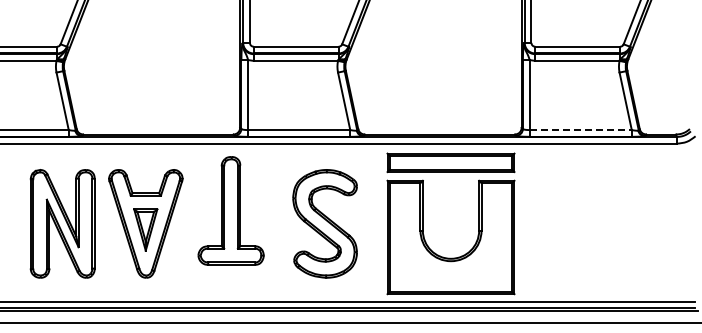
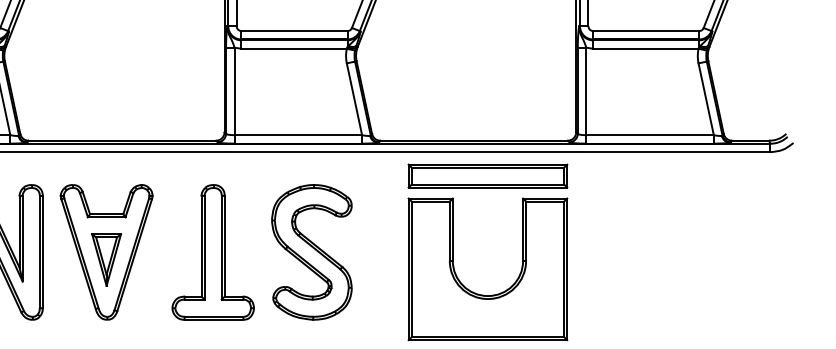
line: (581, 130) -> (650, 135), dashed -> solid
part: (230, 210) -> (212, 251), moved
part: (324, 223) -> (311, 251), moved

